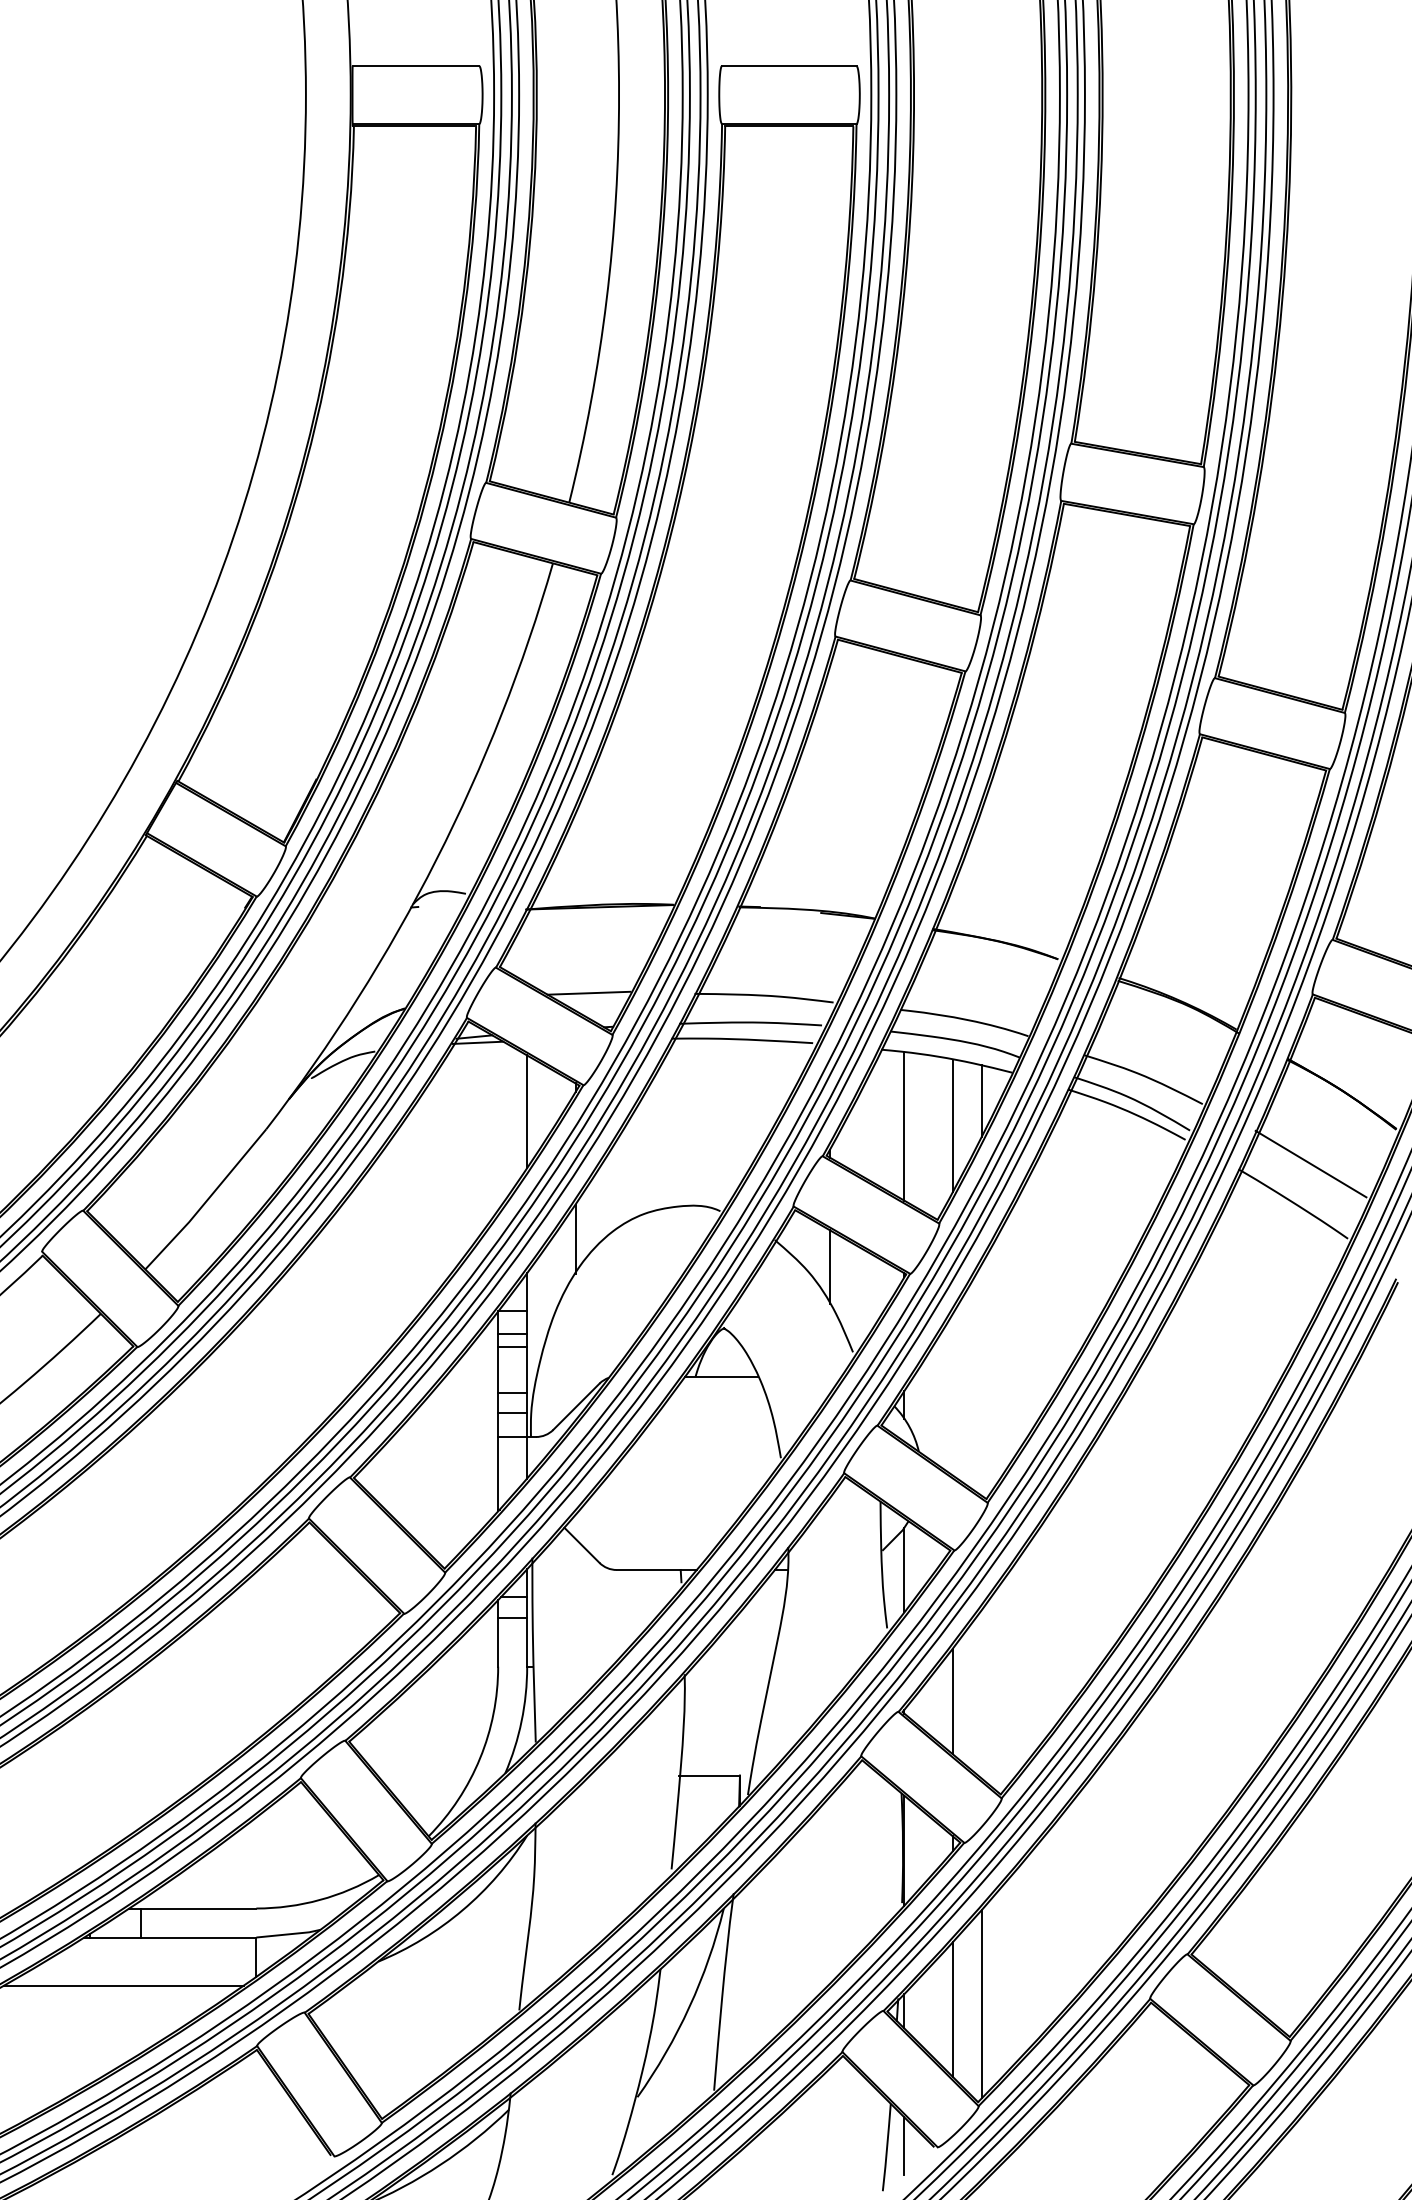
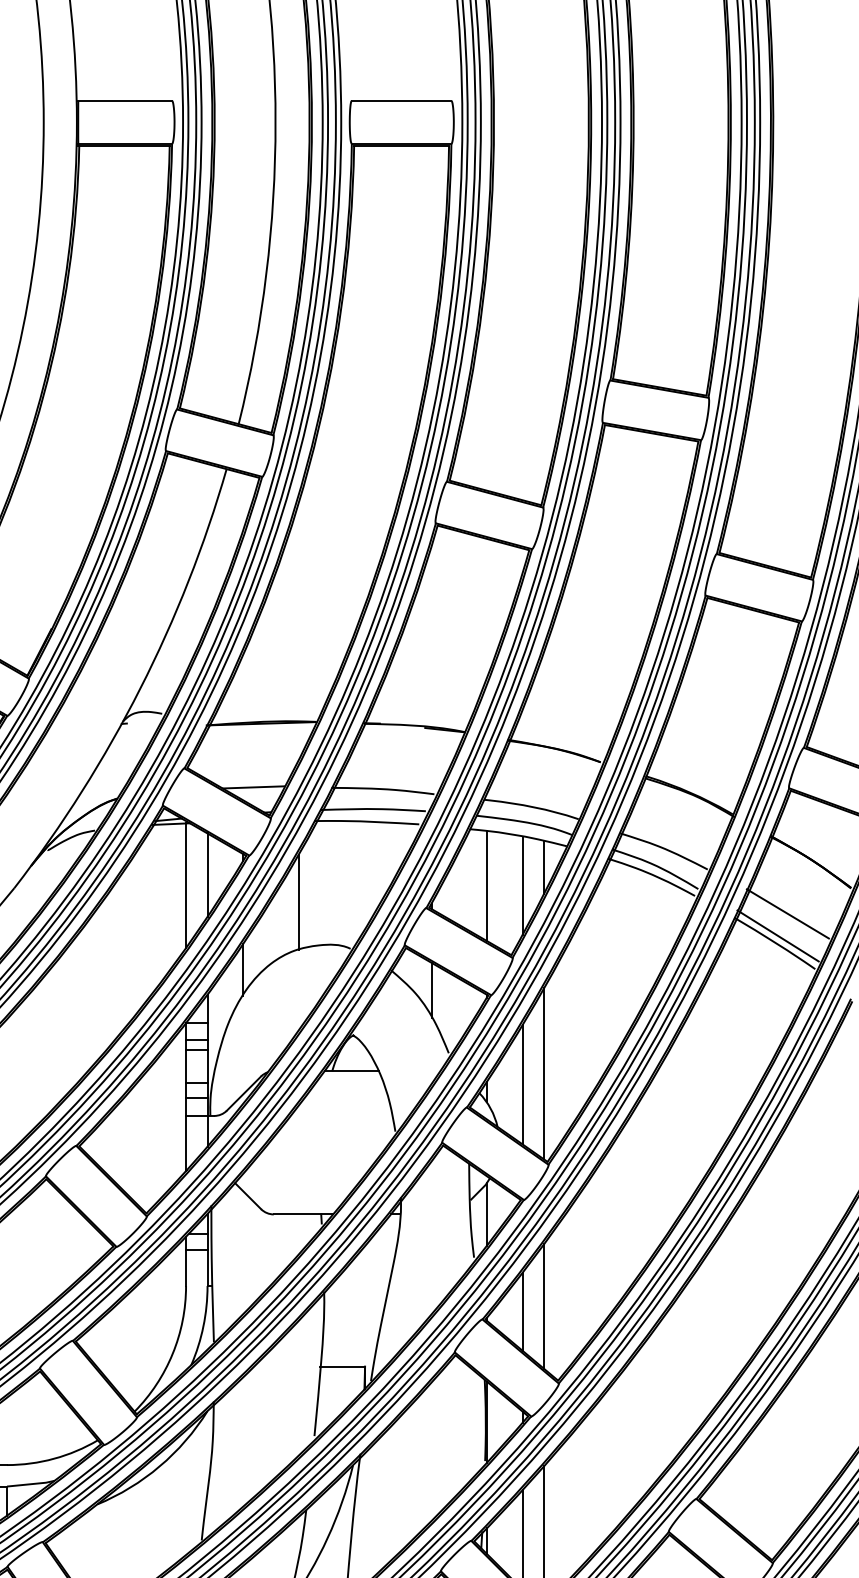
line: (498, 1125) -> (186, 885), added
line: (650, 1148) -> (298, 902), added
line: (1297, 1193) -> (777, 935), added
line: (981, 1379) -> (543, 1073), added
line: (952, 1394) -> (522, 1084), added
line: (981, 1694) -> (543, 1306), added

